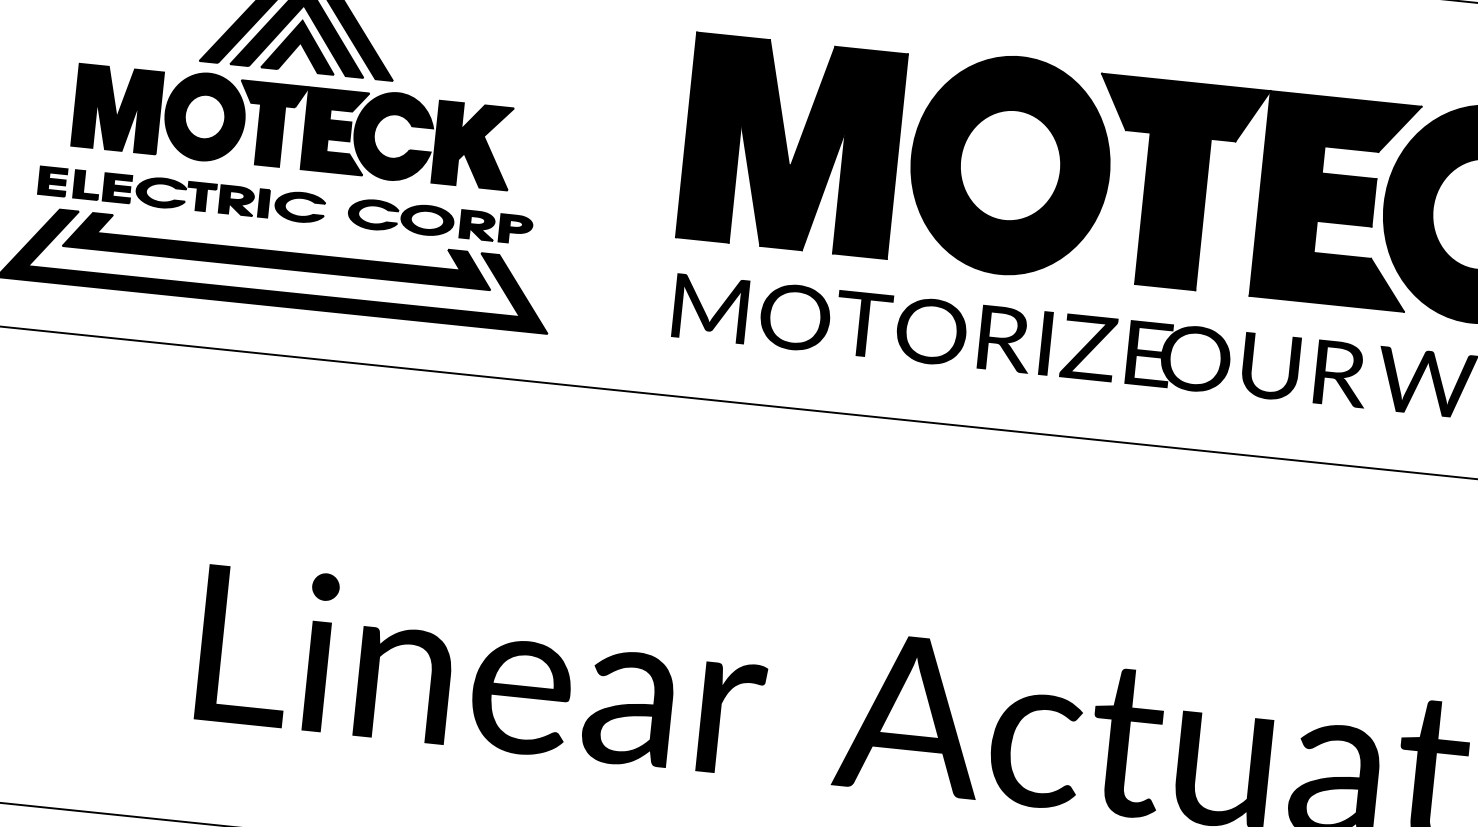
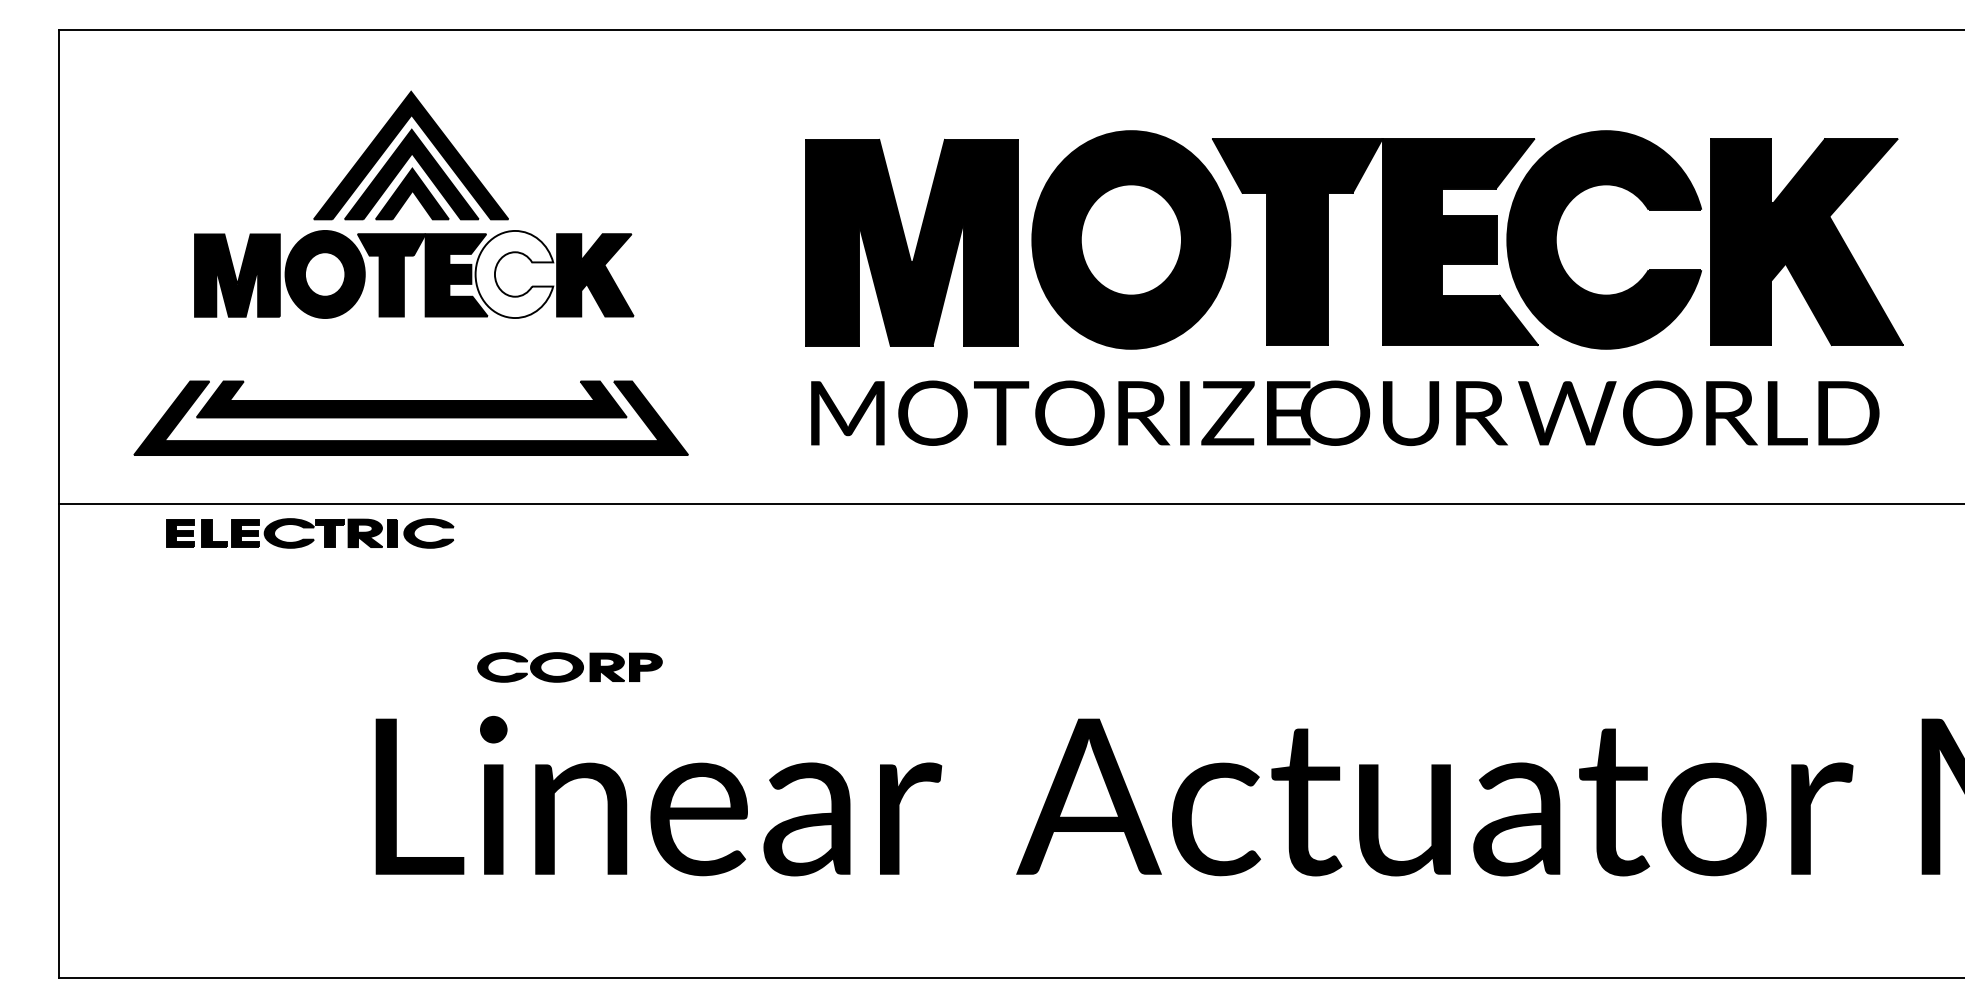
fill: (393, 136) -> (514, 274), removed
part: (182, 195) -> (310, 533), moved
part: (439, 221) -> (569, 667), moved

